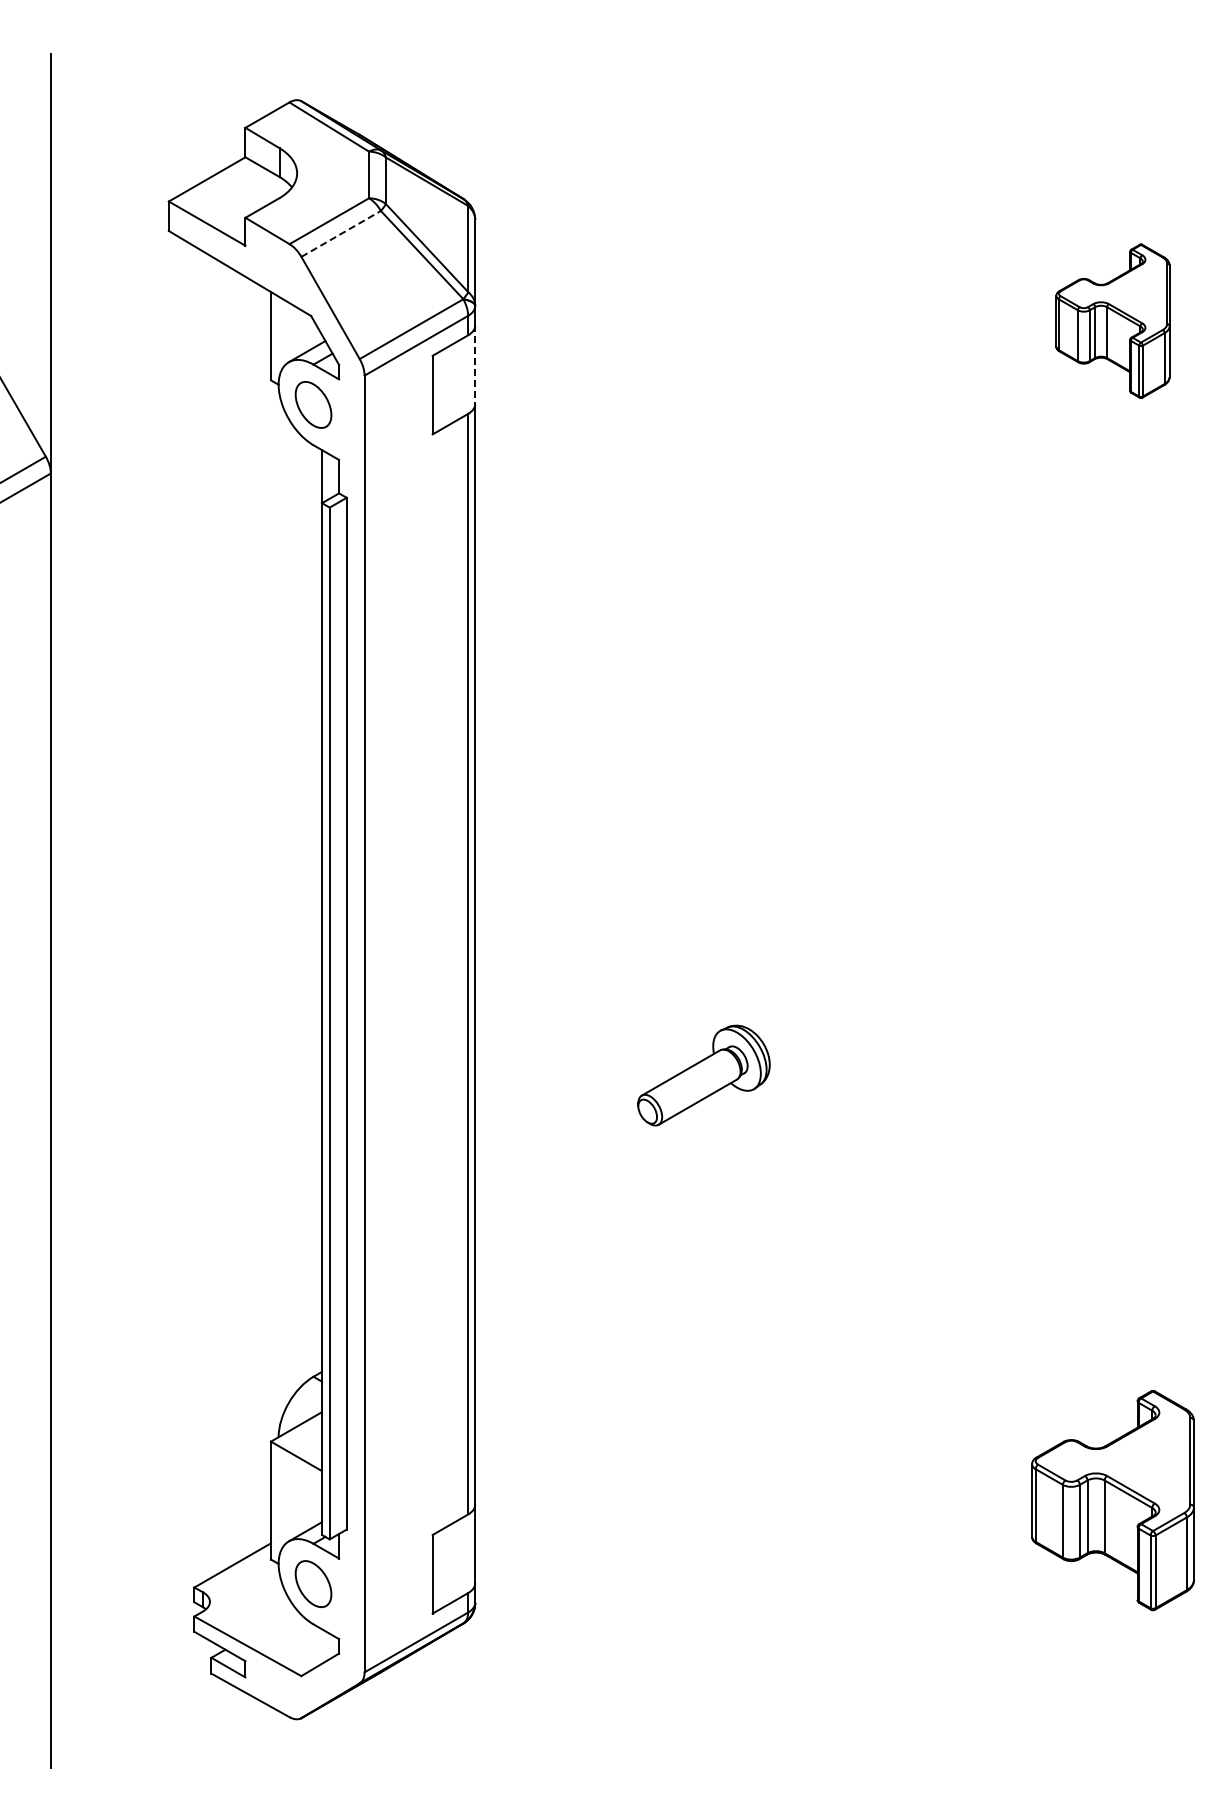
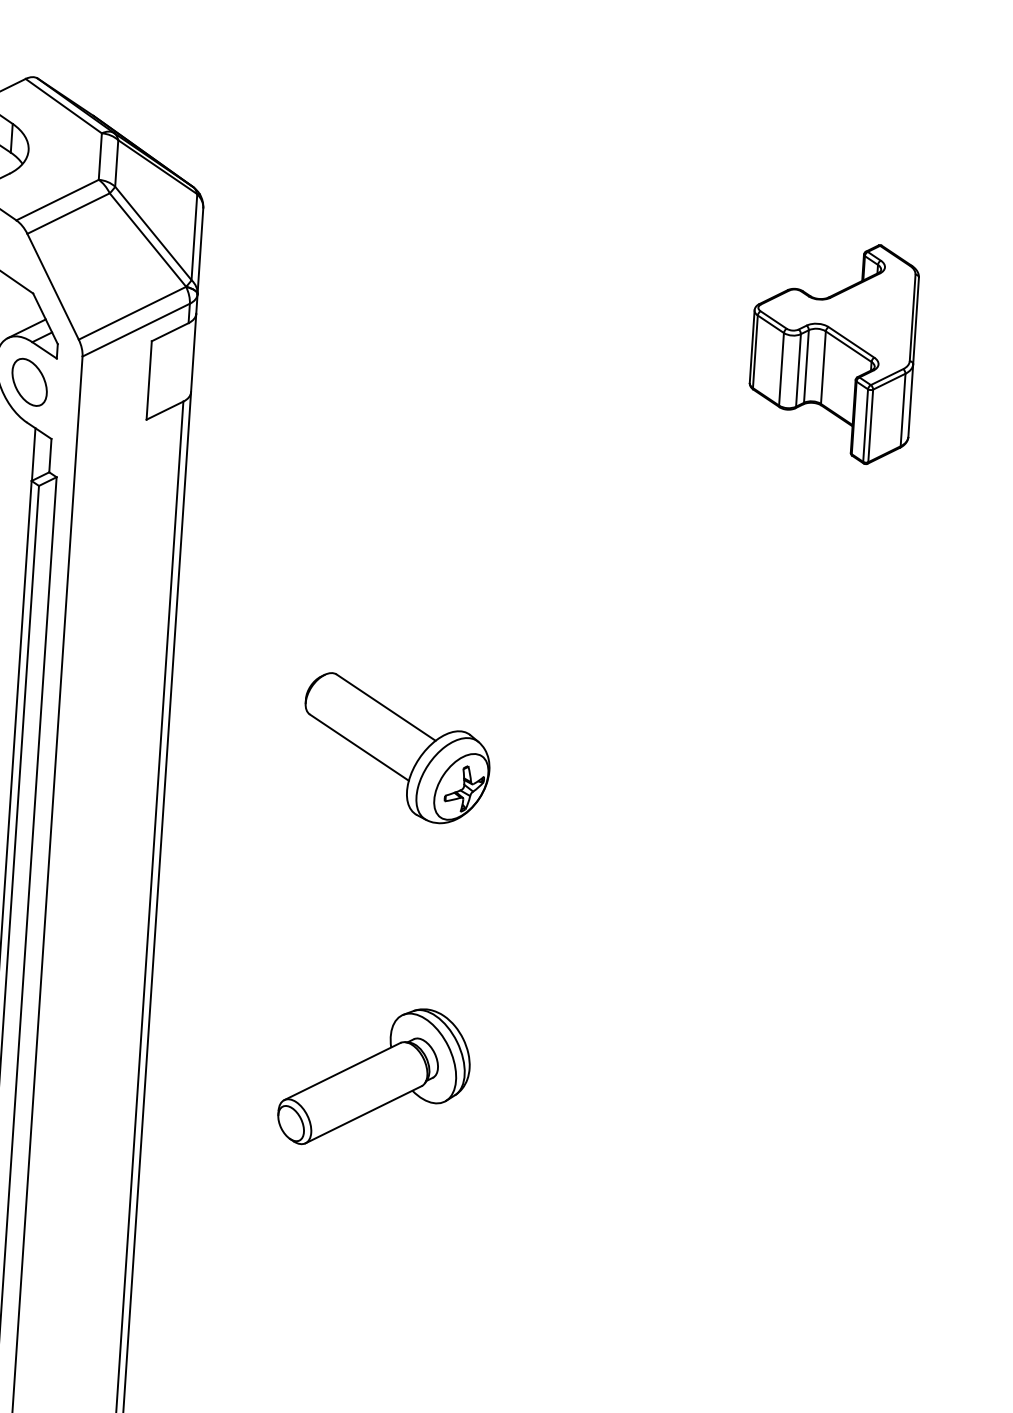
line: (341, 233) -> (68, 213), dashed -> solid
part: (1112, 320) -> (832, 351), size x1.43
line: (475, 365) -> (193, 353), dashed -> solid
part: (703, 746) -> (396, 749), added
part: (703, 1075) -> (374, 1077), size x1.43

